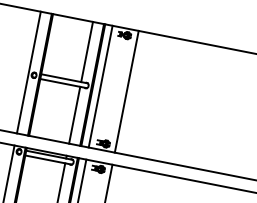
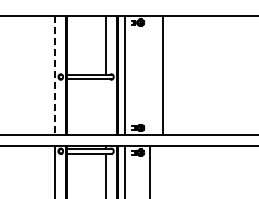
line: (28, 72) -> (55, 75), solid -> dashed
line: (126, 91) -> (163, 75), moved
line: (75, 114) -> (106, 106), removed

